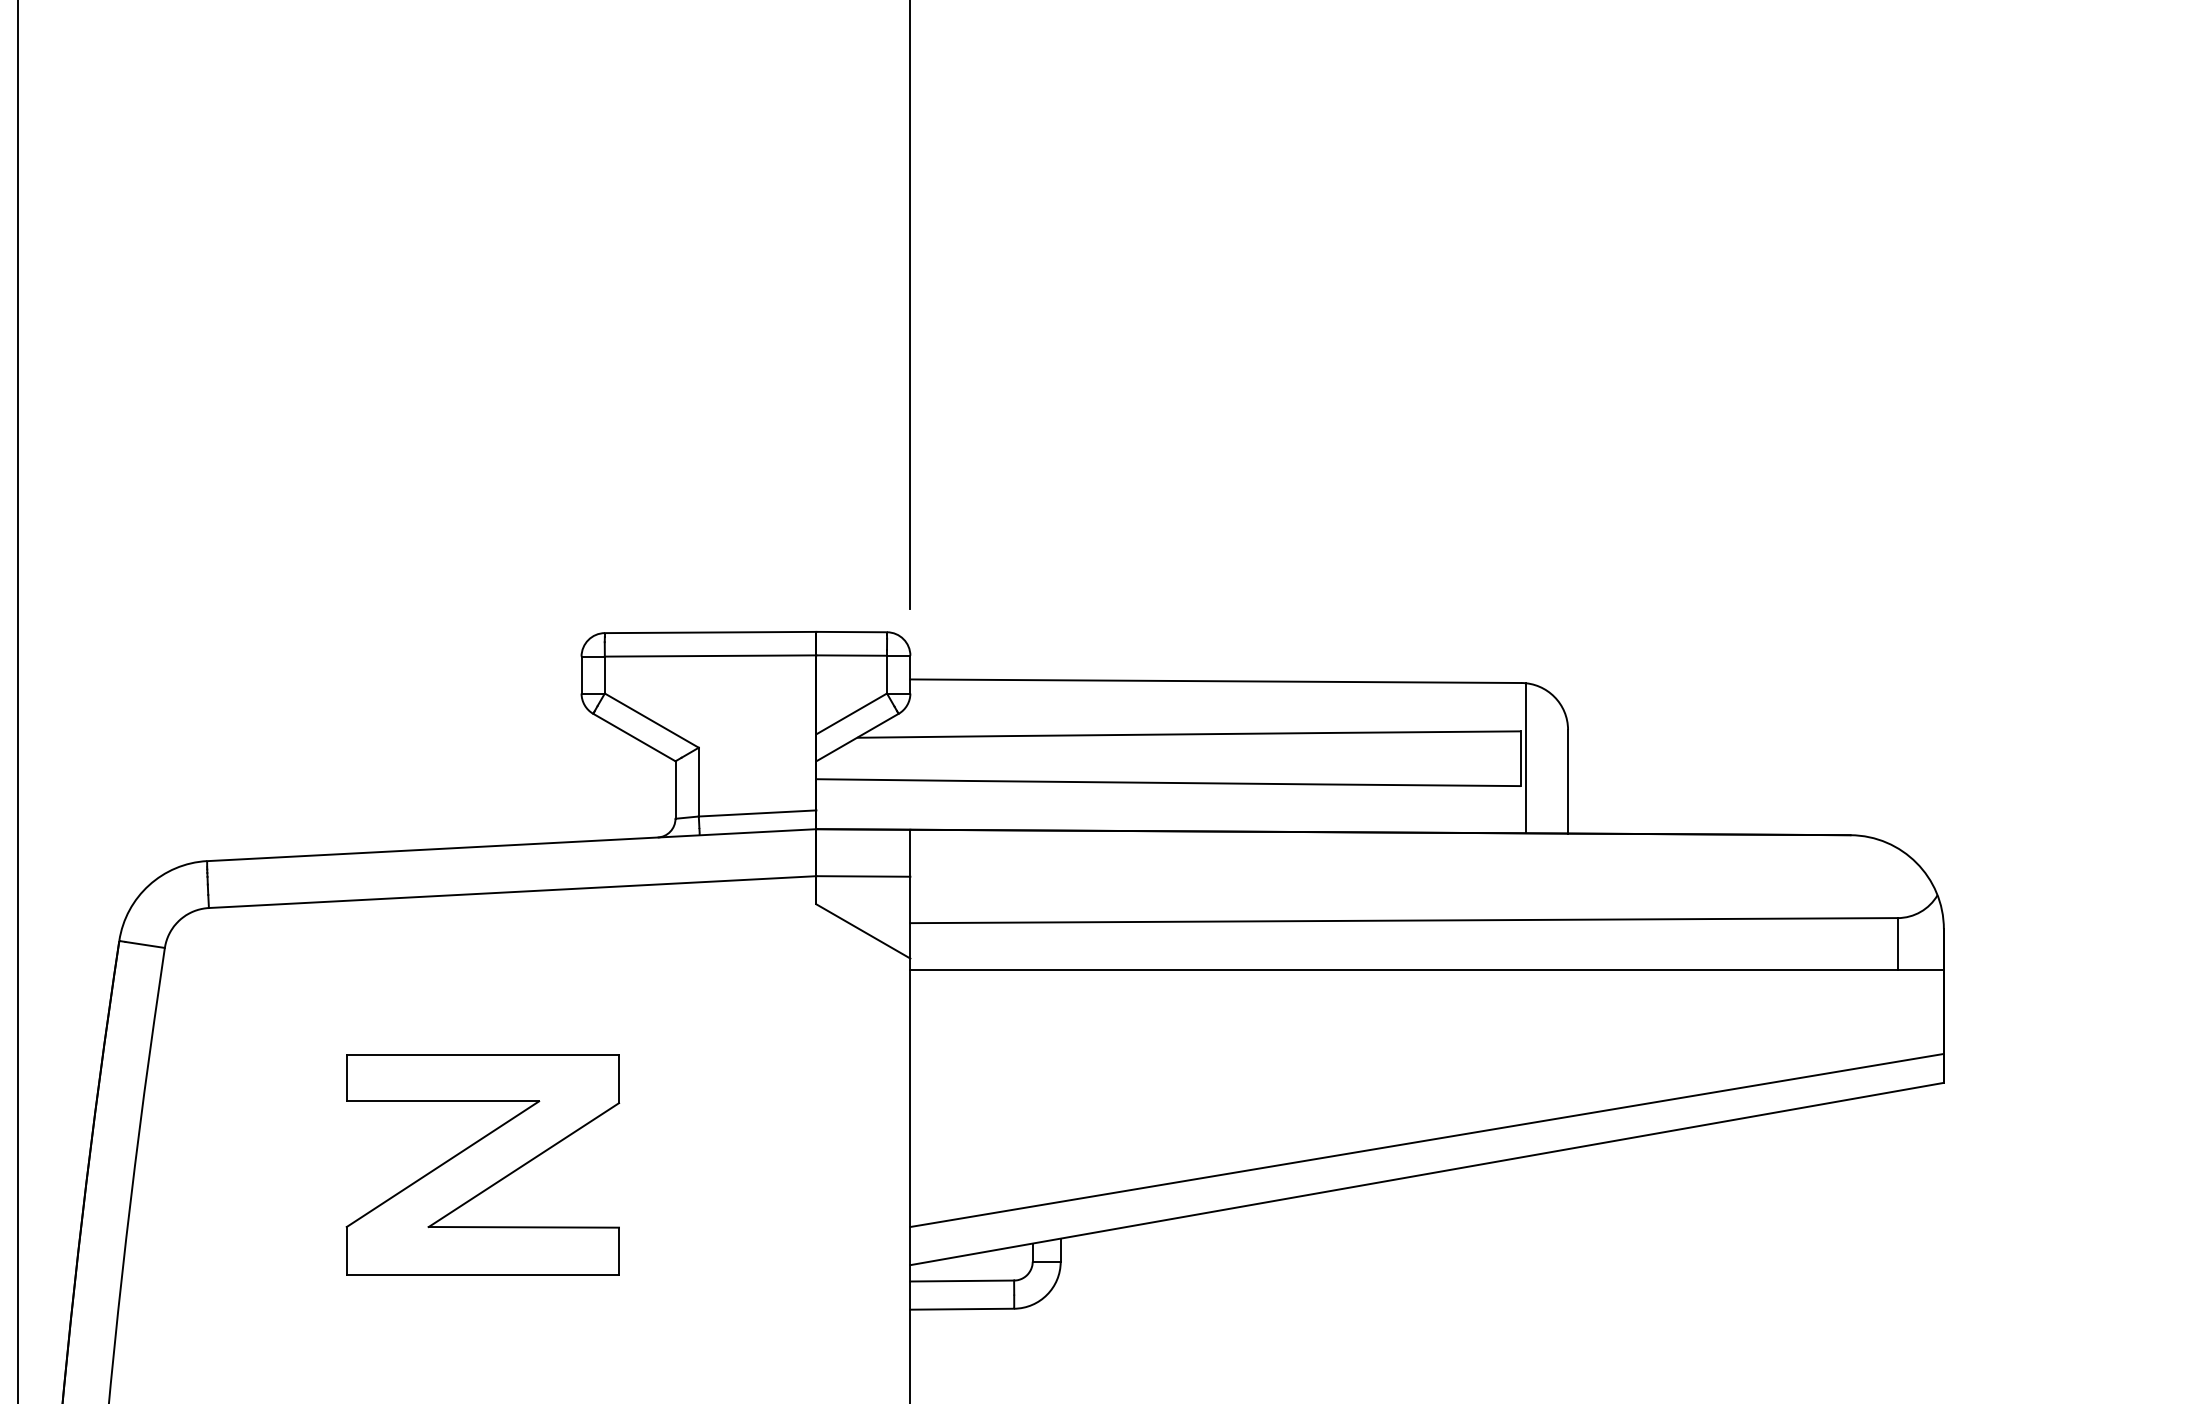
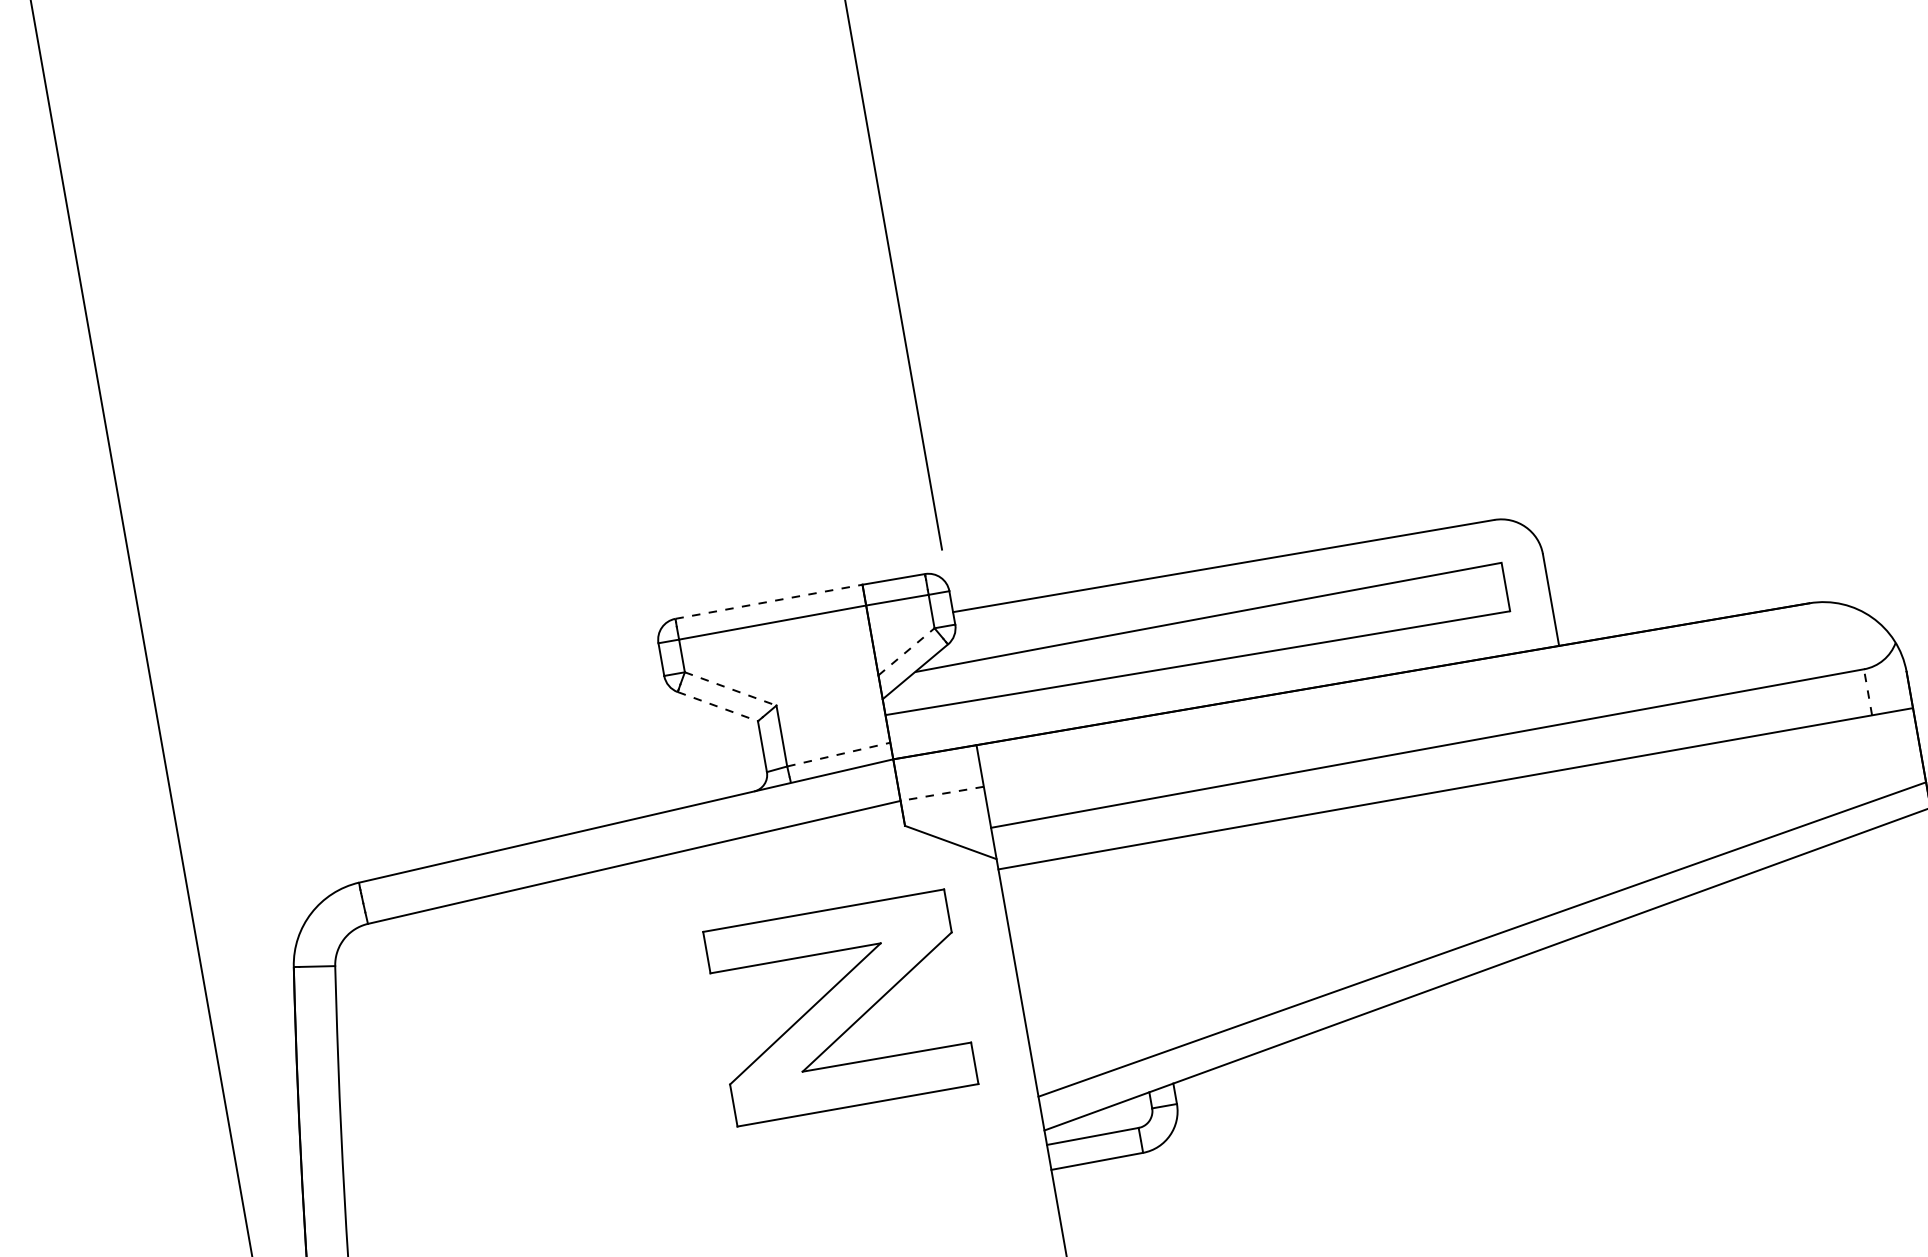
line: (710, 632) -> (768, 601), solid -> dashed
line: (851, 713) -> (906, 651), solid -> dashed
line: (652, 720) -> (731, 688), solid -> dashed
line: (634, 737) -> (717, 706), solid -> dashed
line: (1525, 758) -> (1509, 586), removed
line: (757, 813) -> (838, 754), solid -> dashed
line: (863, 876) -> (942, 793), solid -> dashed
line: (1897, 943) -> (1867, 691), solid -> dashed
part: (482, 1164) -> (840, 1008), moved

